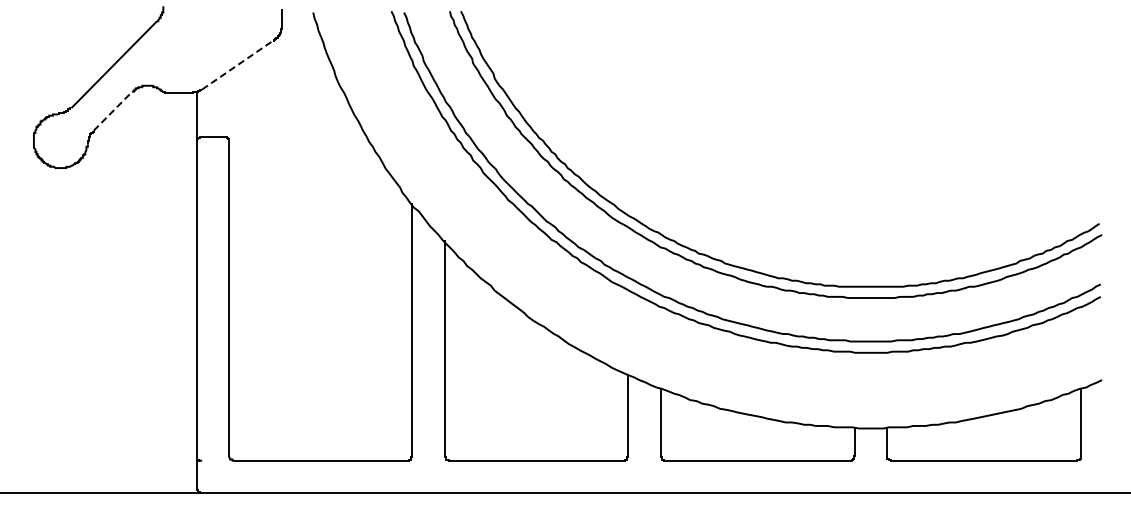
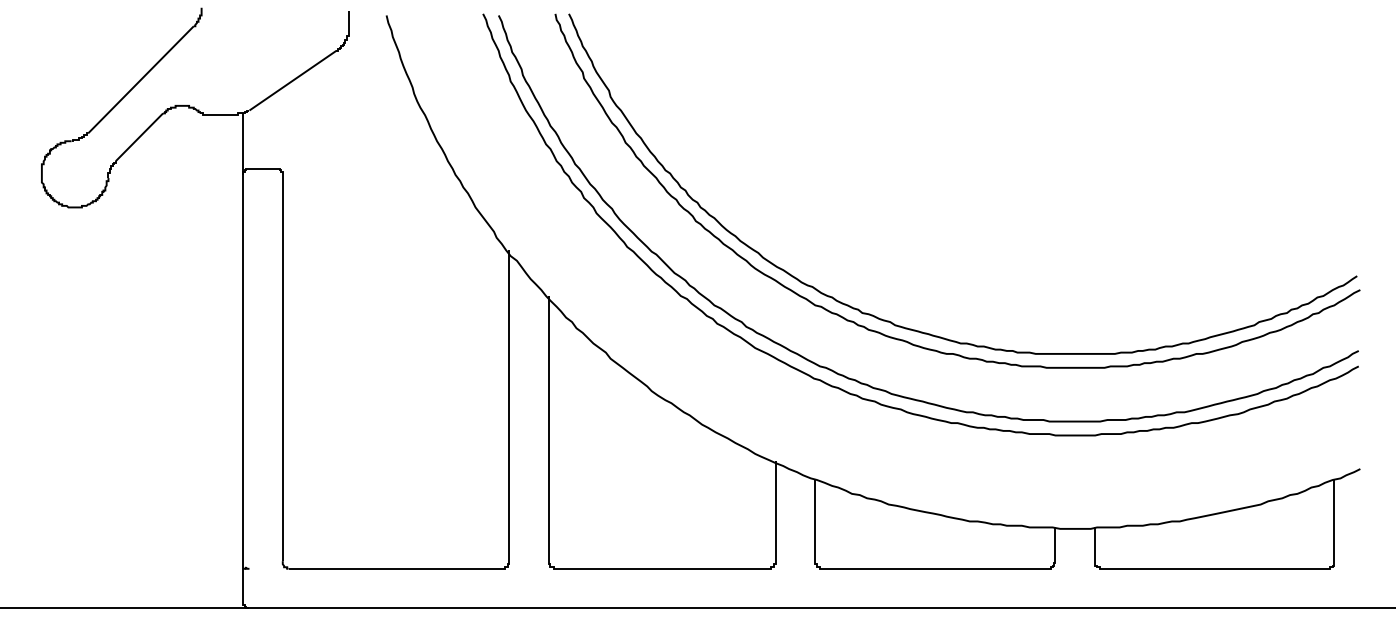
line: (237, 65) -> (293, 80), dashed -> solid
line: (113, 110) -> (140, 136), dashed -> solid

